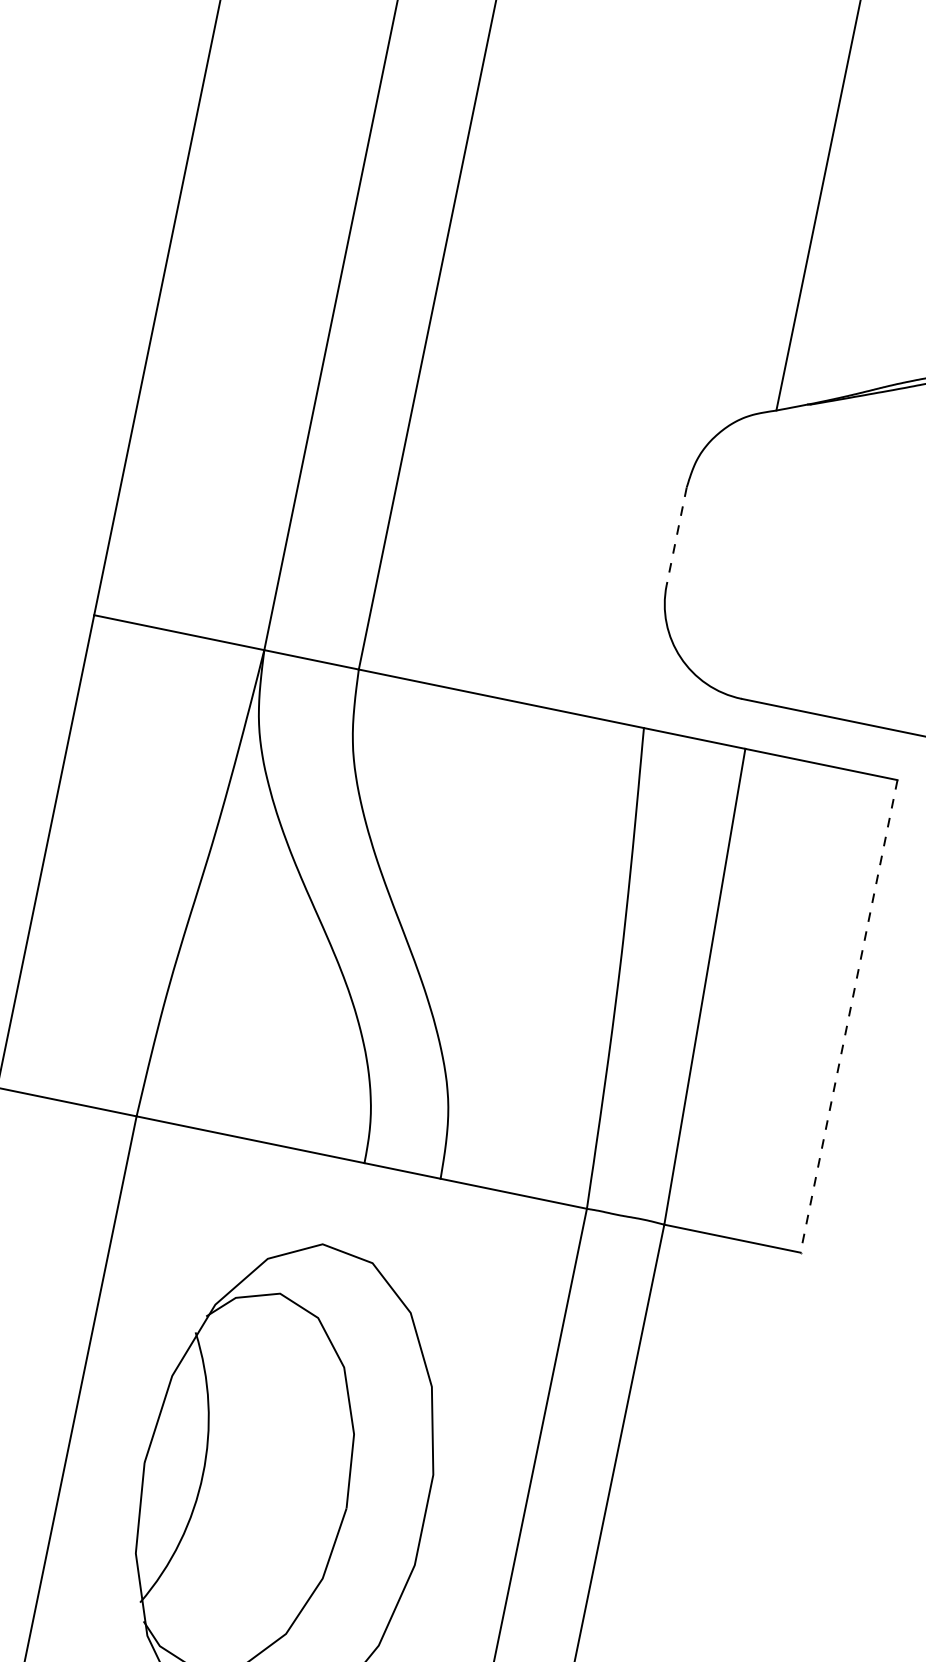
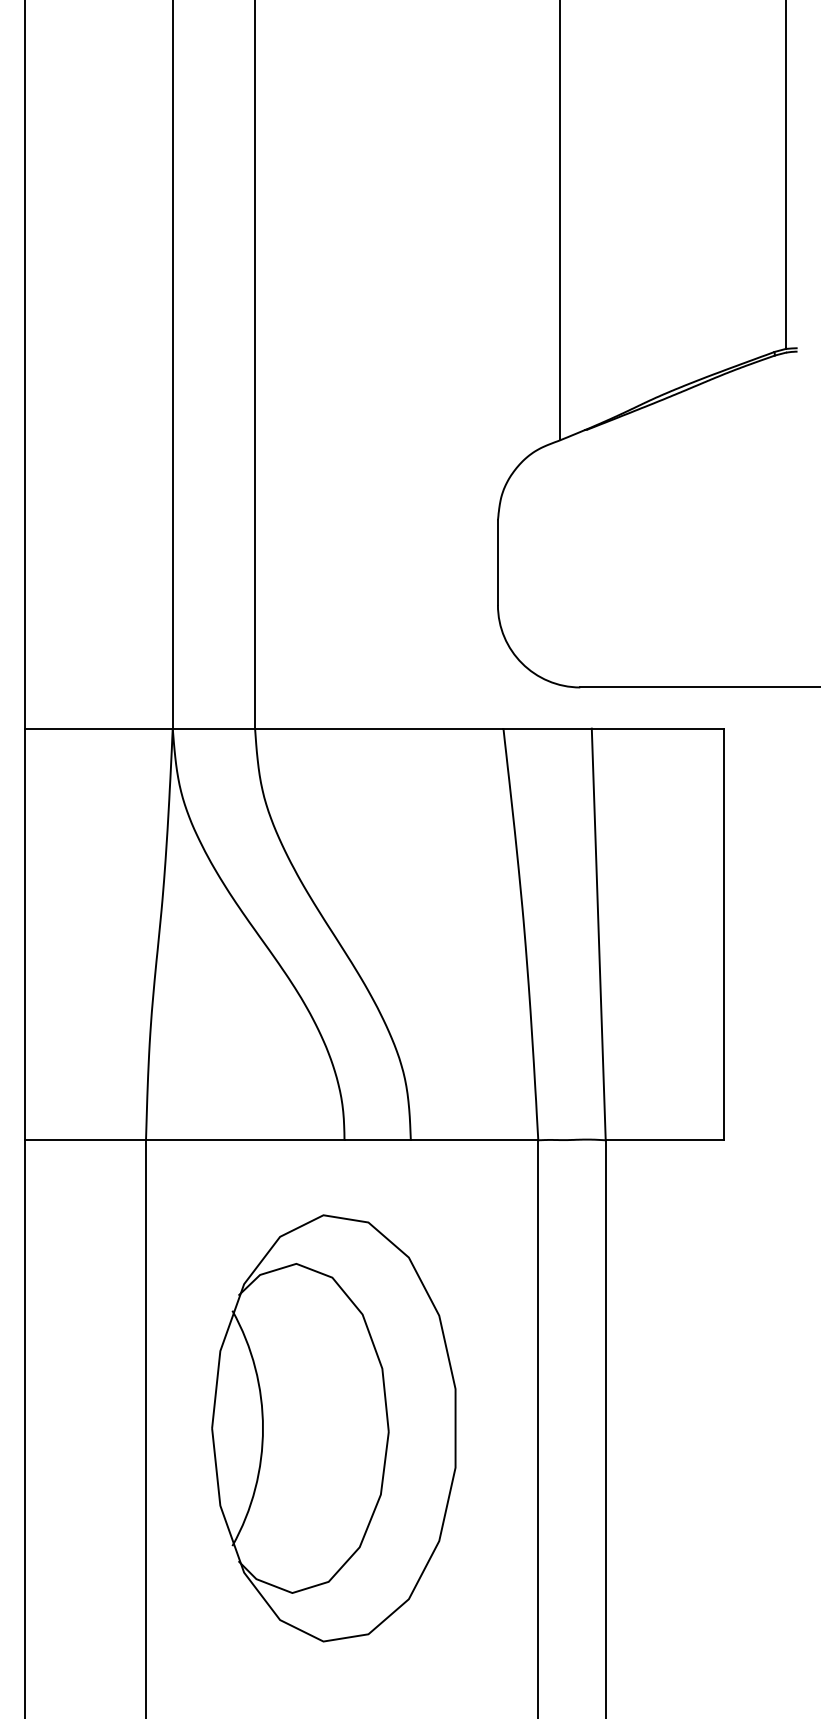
line: (676, 537) -> (497, 563), dashed -> solid
line: (849, 1016) -> (724, 934), dashed -> solid

